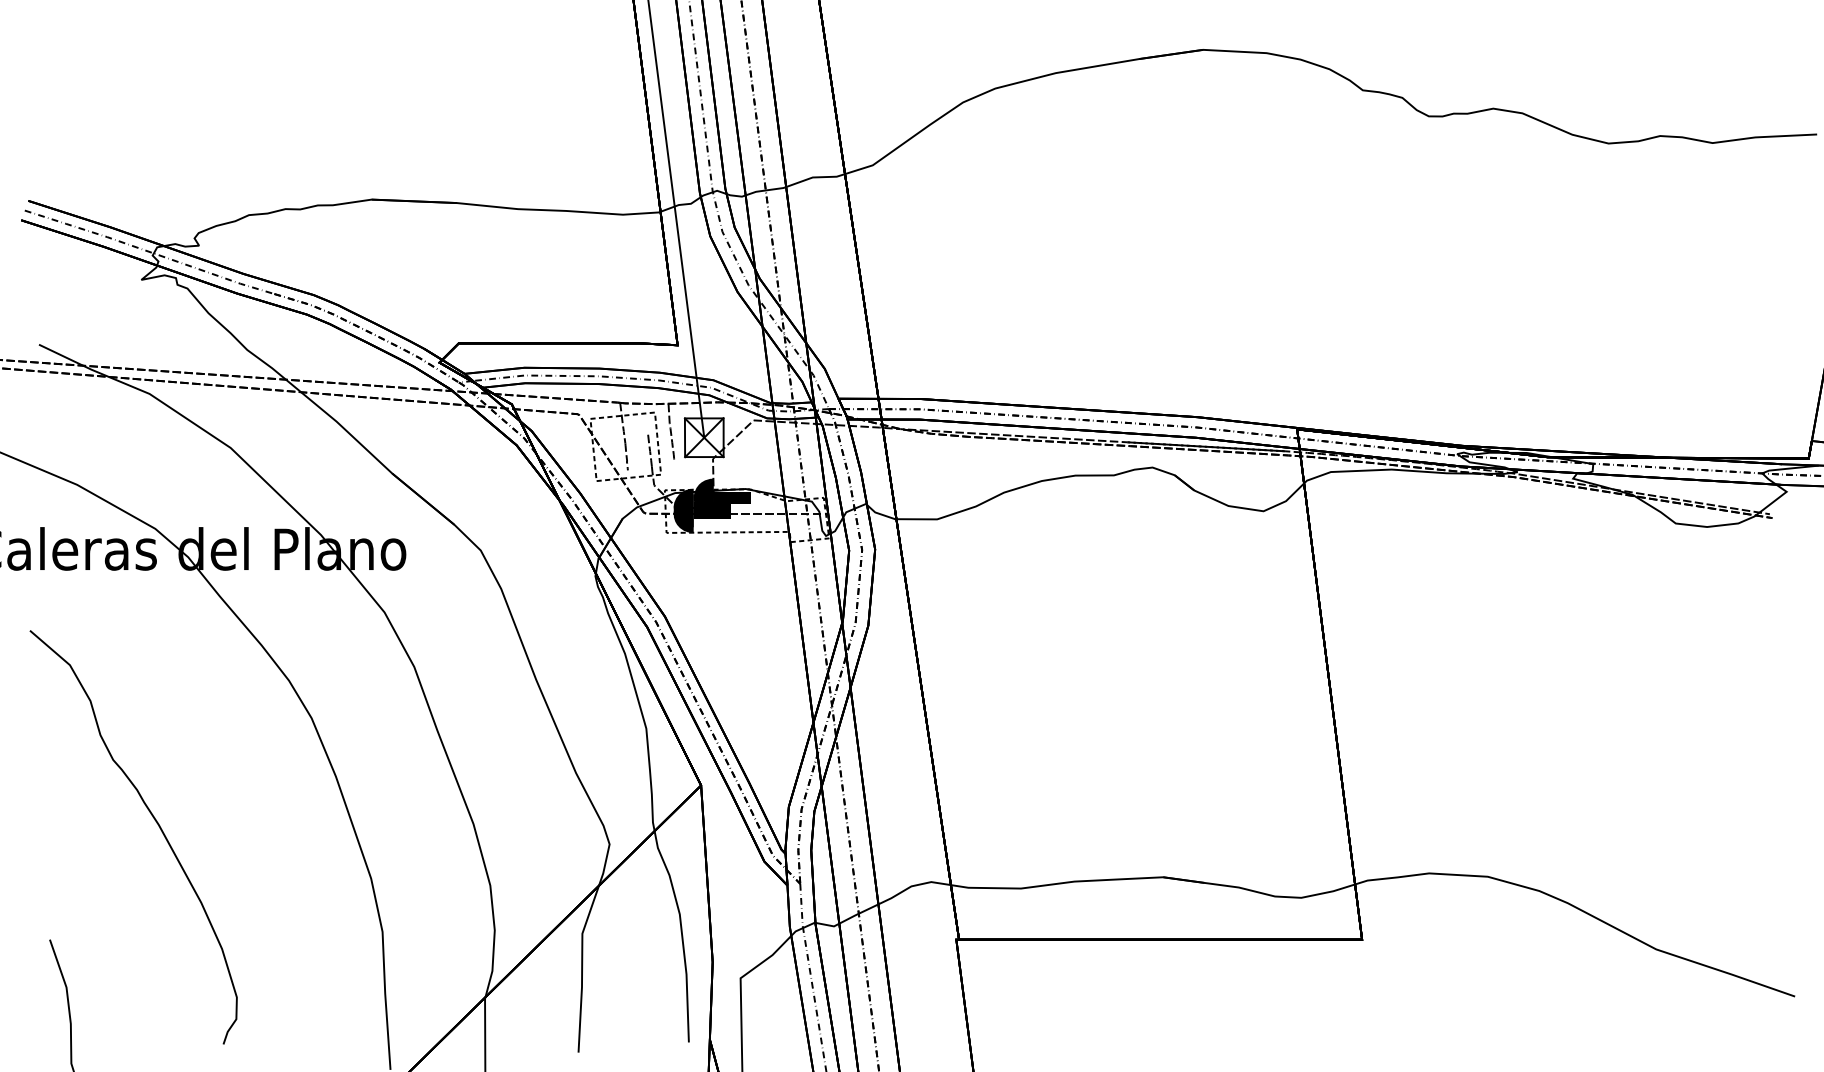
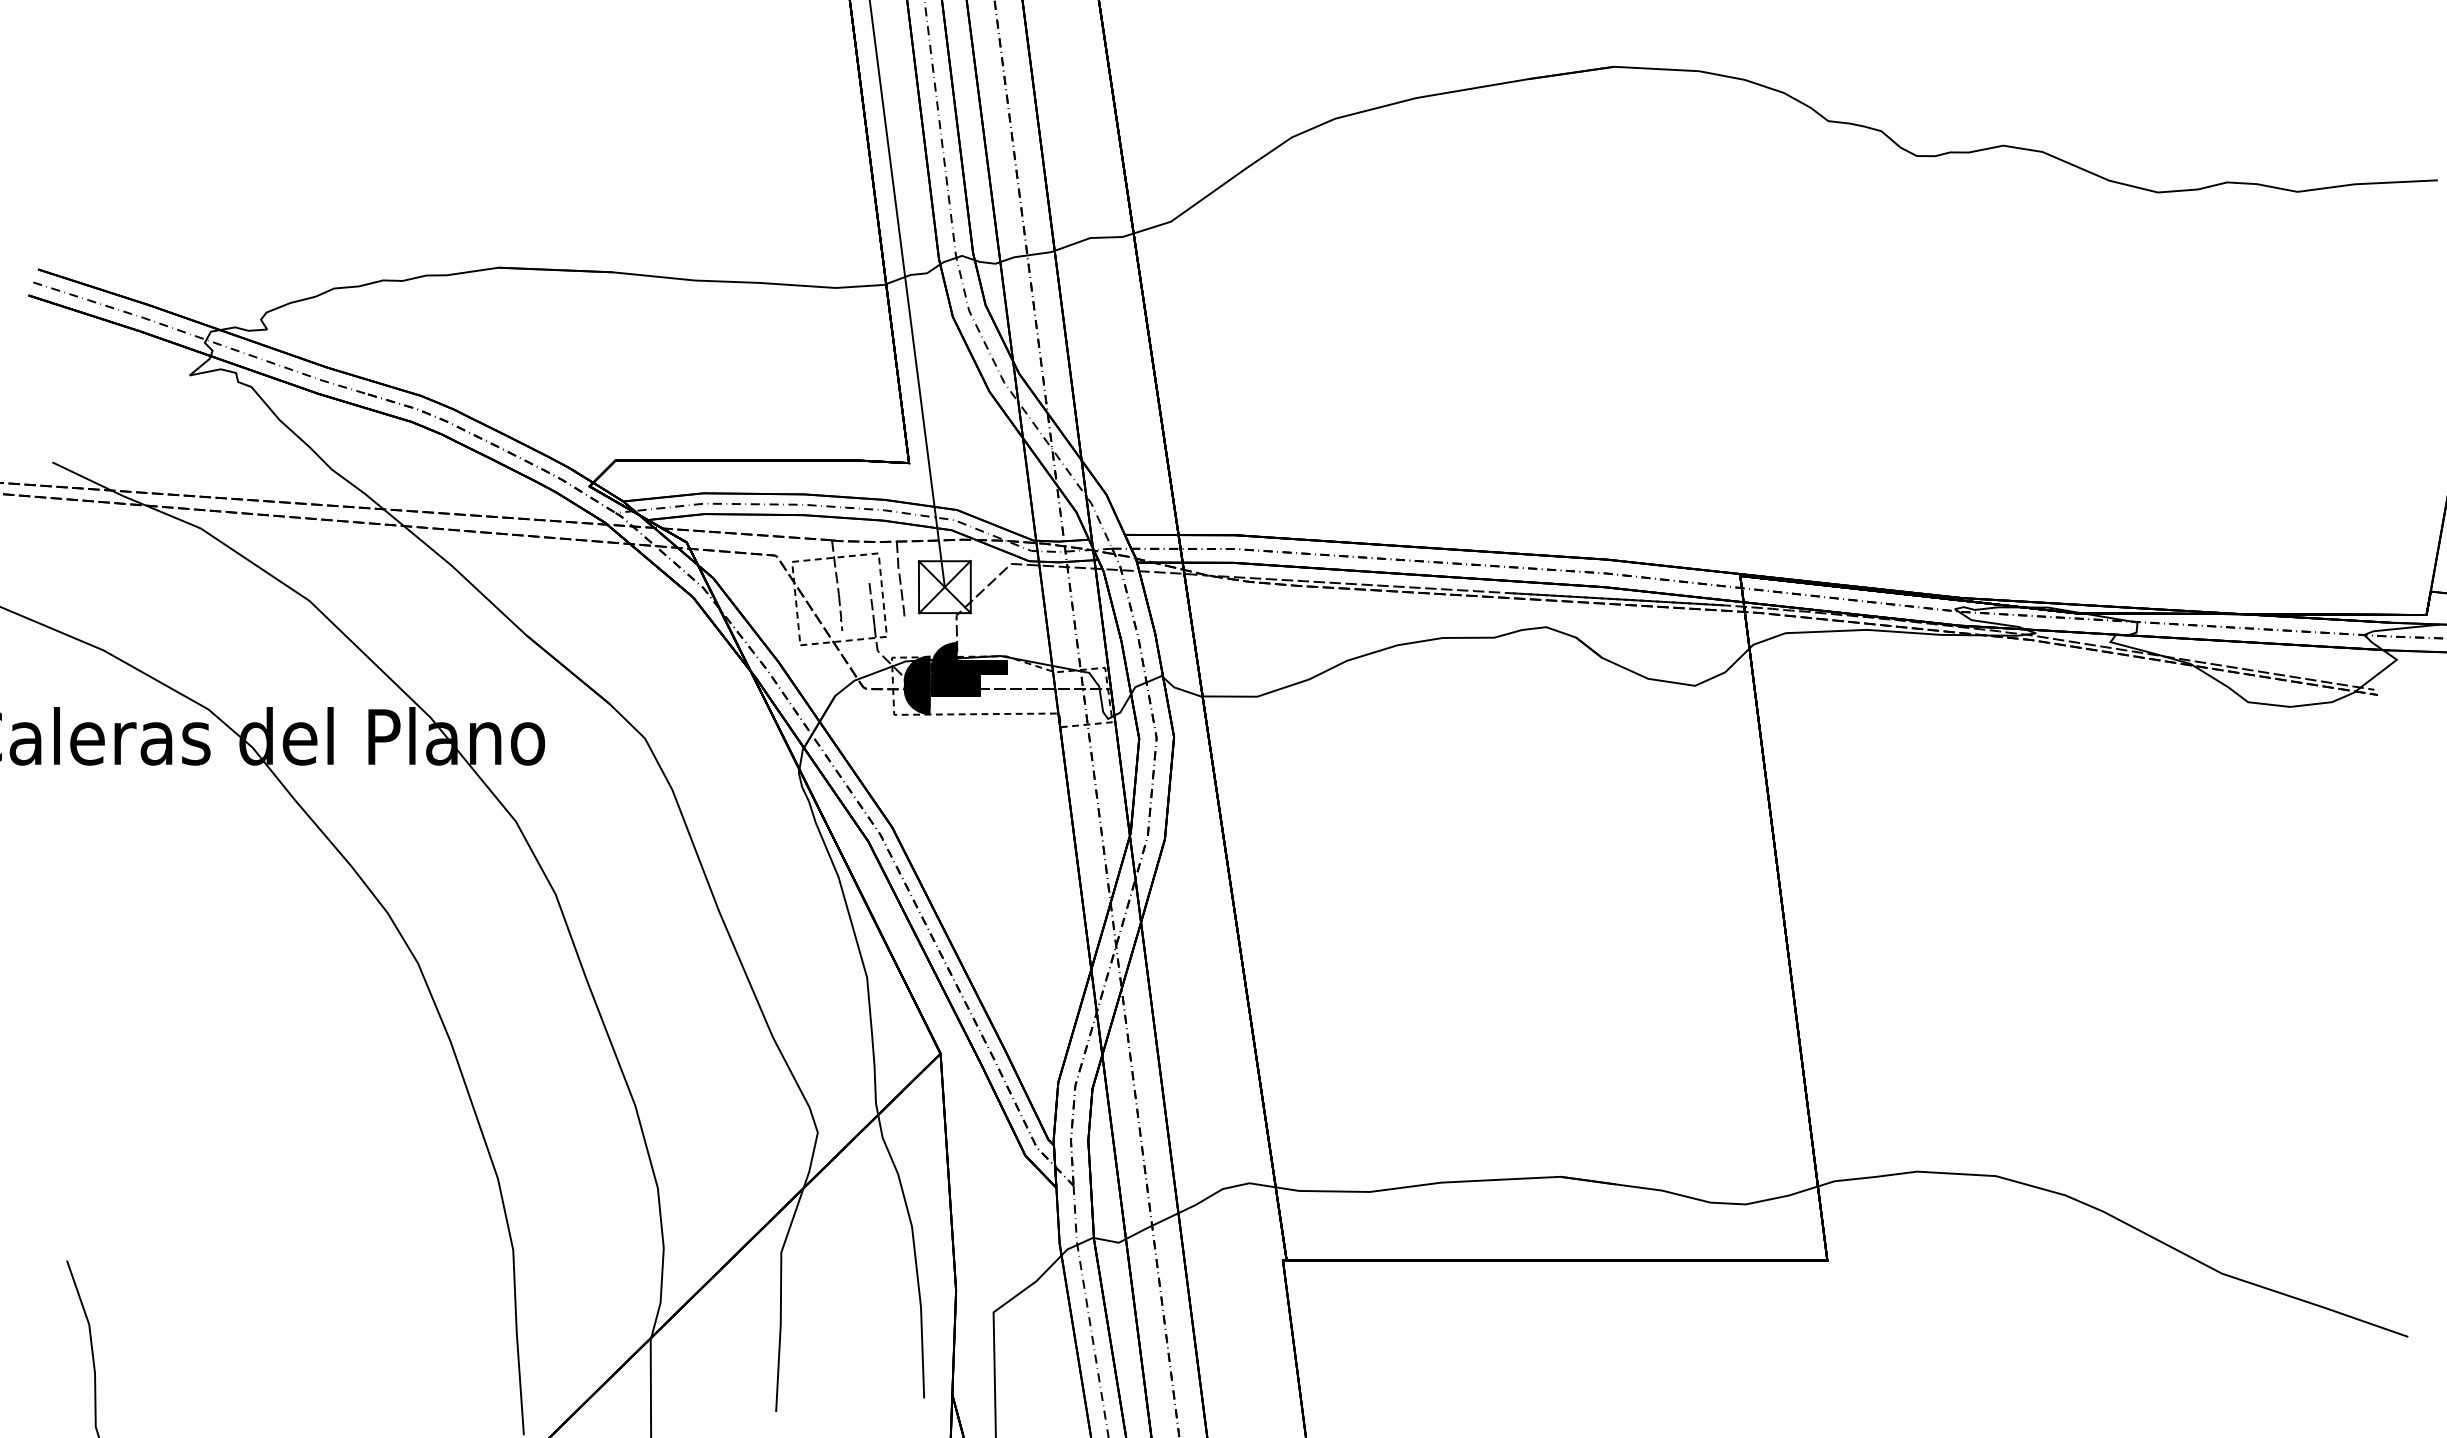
curve: (156, 822) -> (209, 1103), removed

